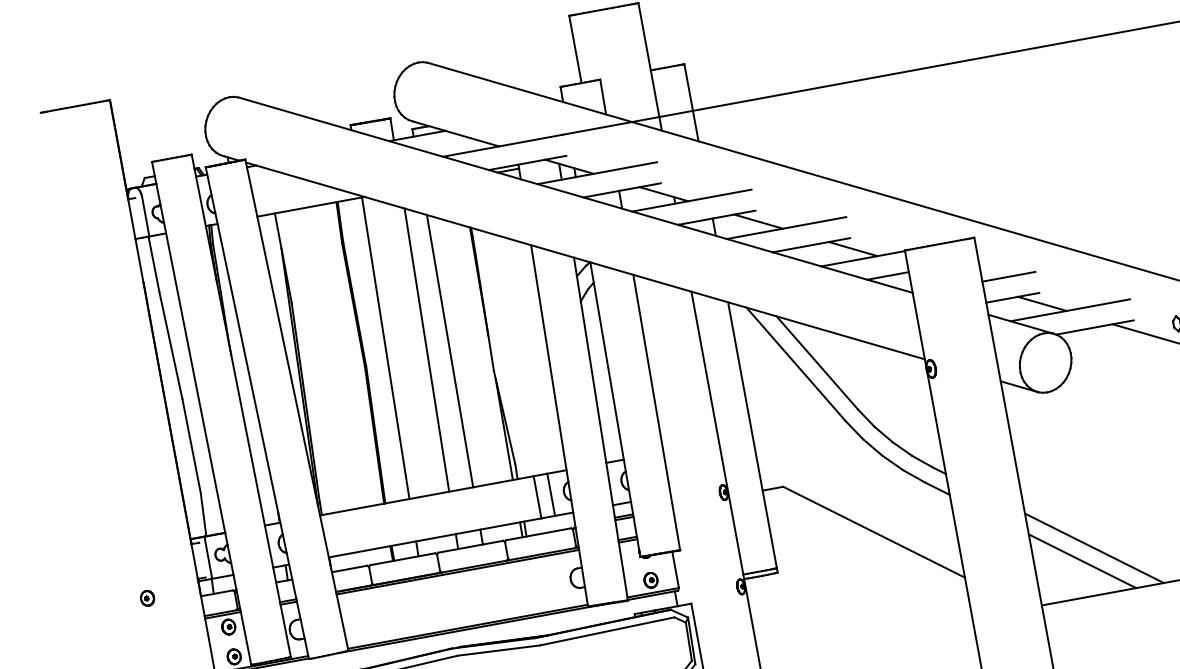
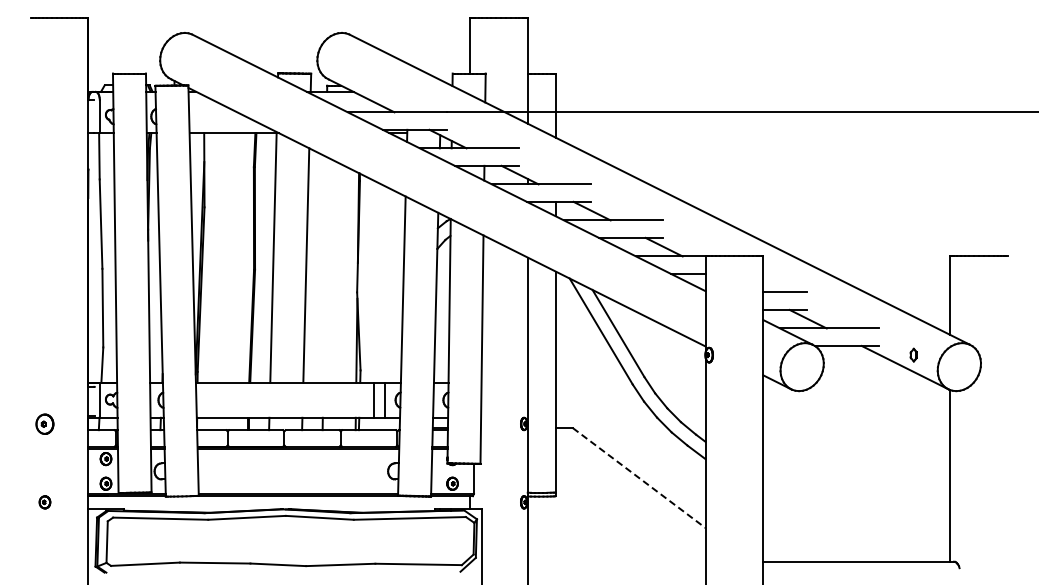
line: (449, 350) -> (324, 269), removed
line: (874, 532) -> (639, 478), solid -> dashed
line: (1093, 548) -> (813, 523), removed
line: (1082, 560) -> (802, 531), removed
part: (146, 597) -> (44, 423), size x1.6

